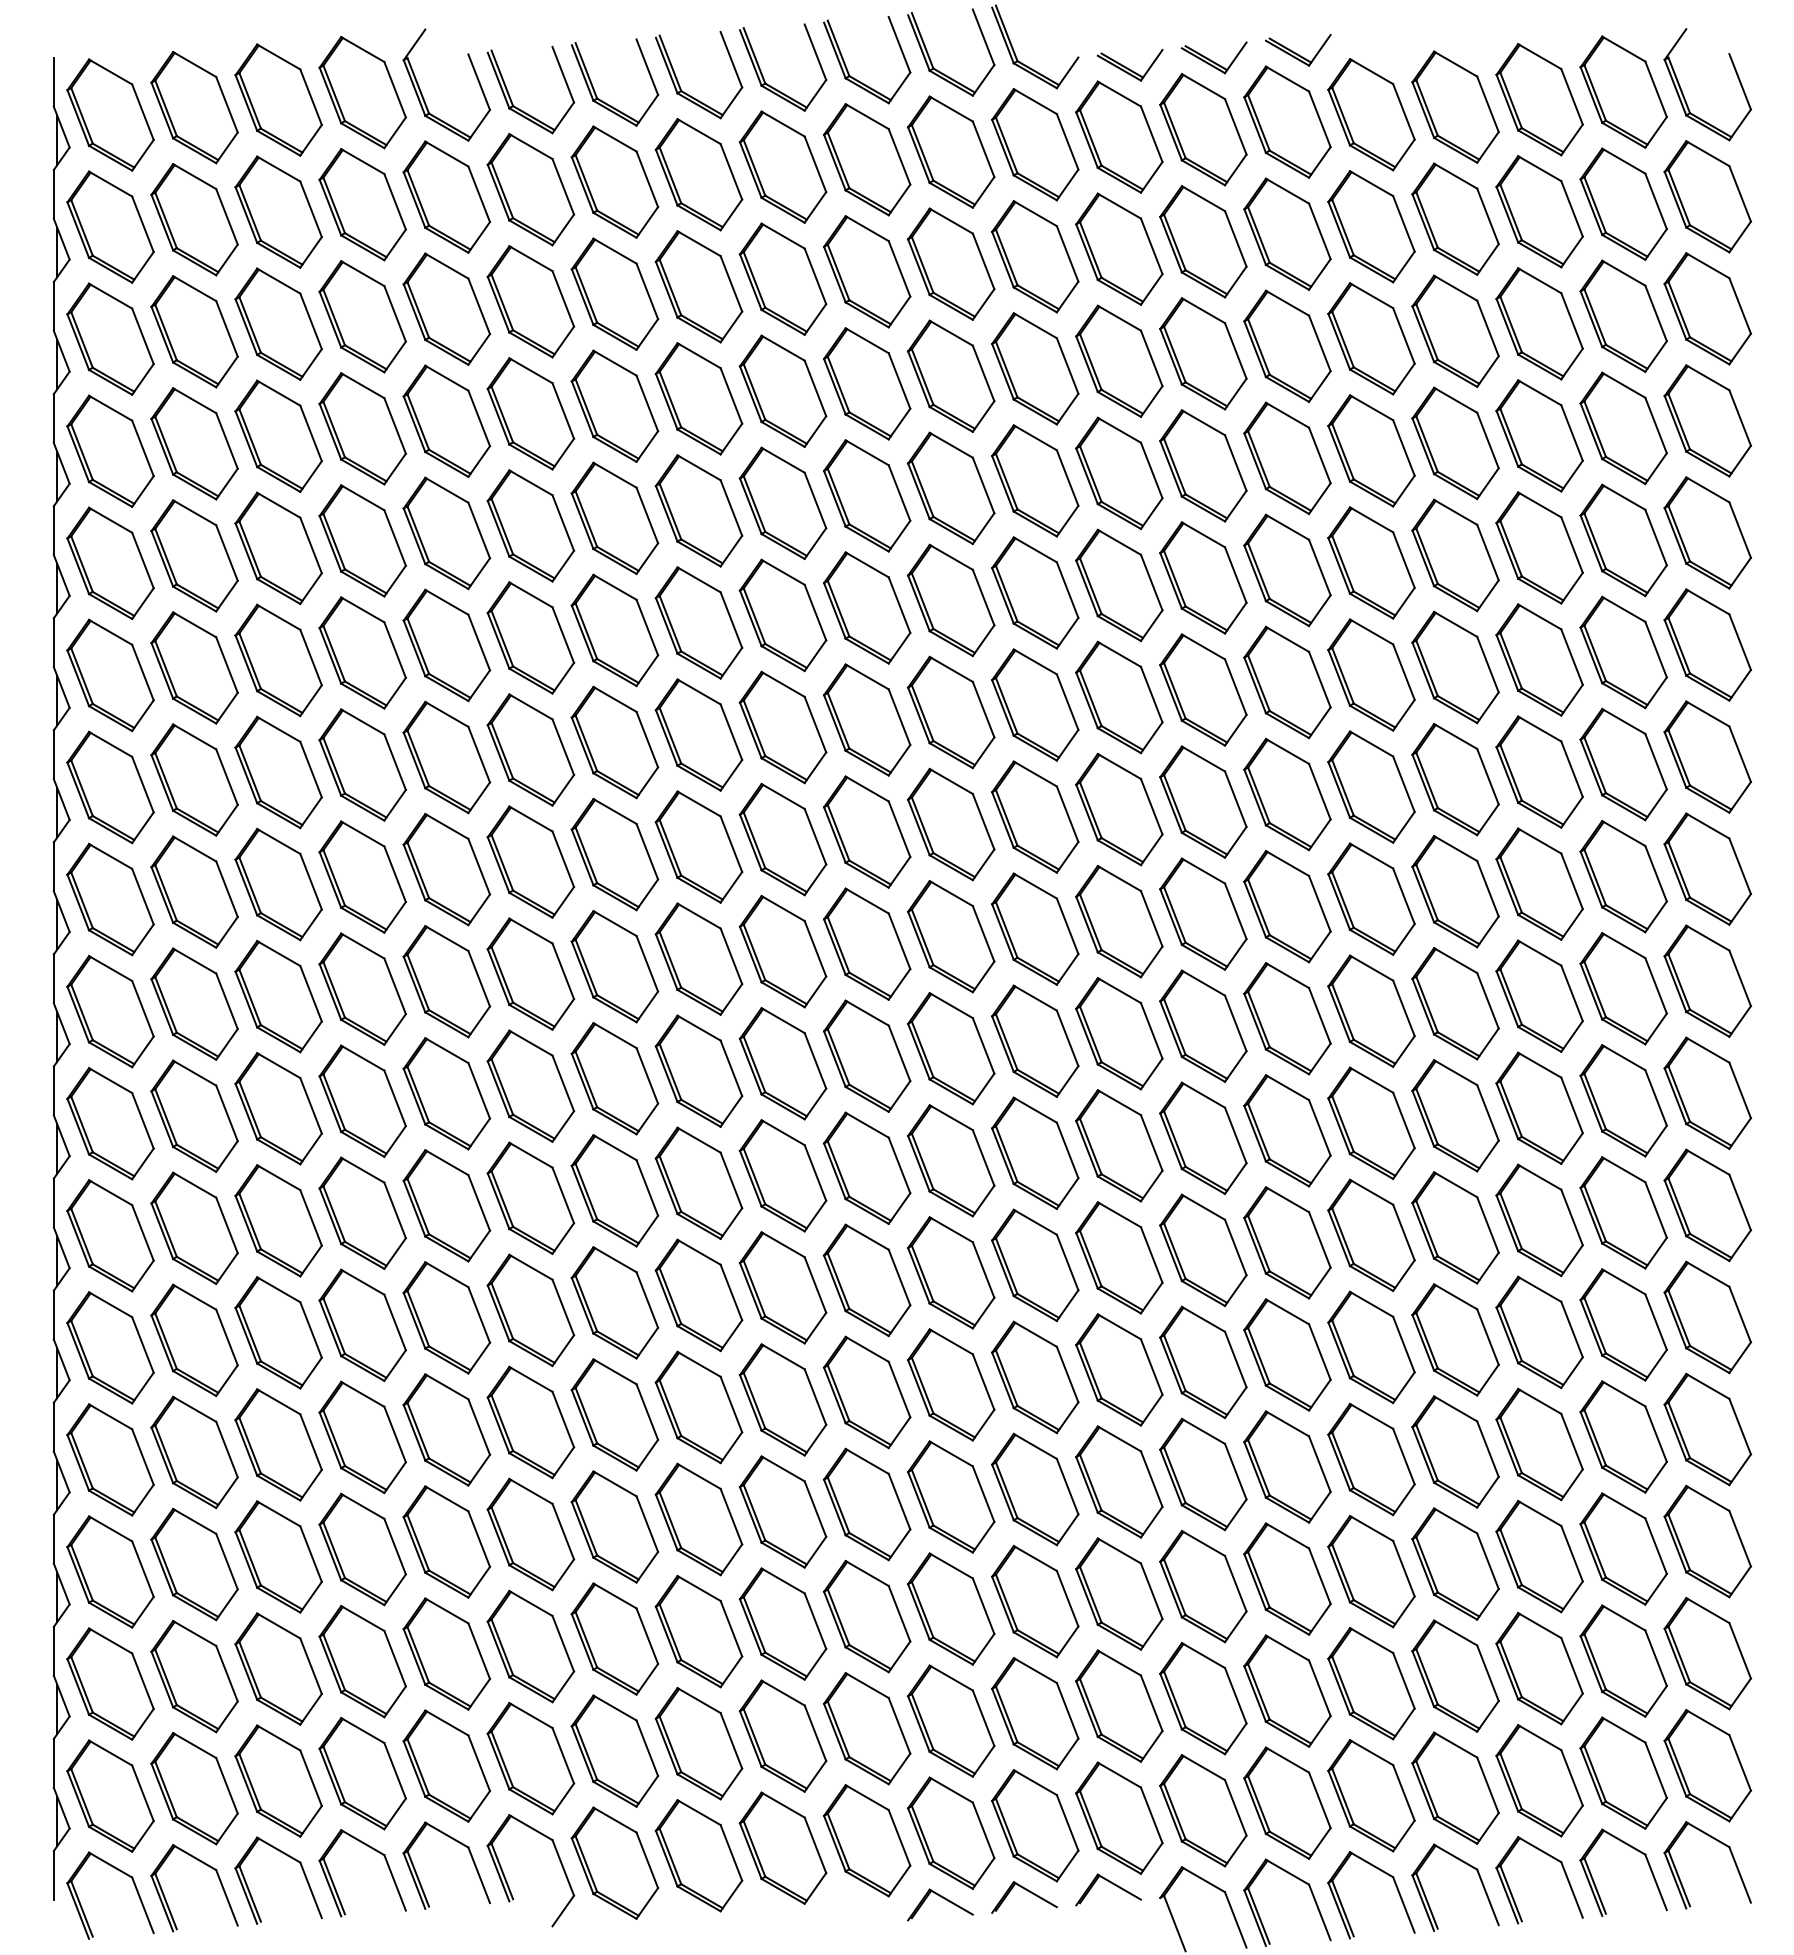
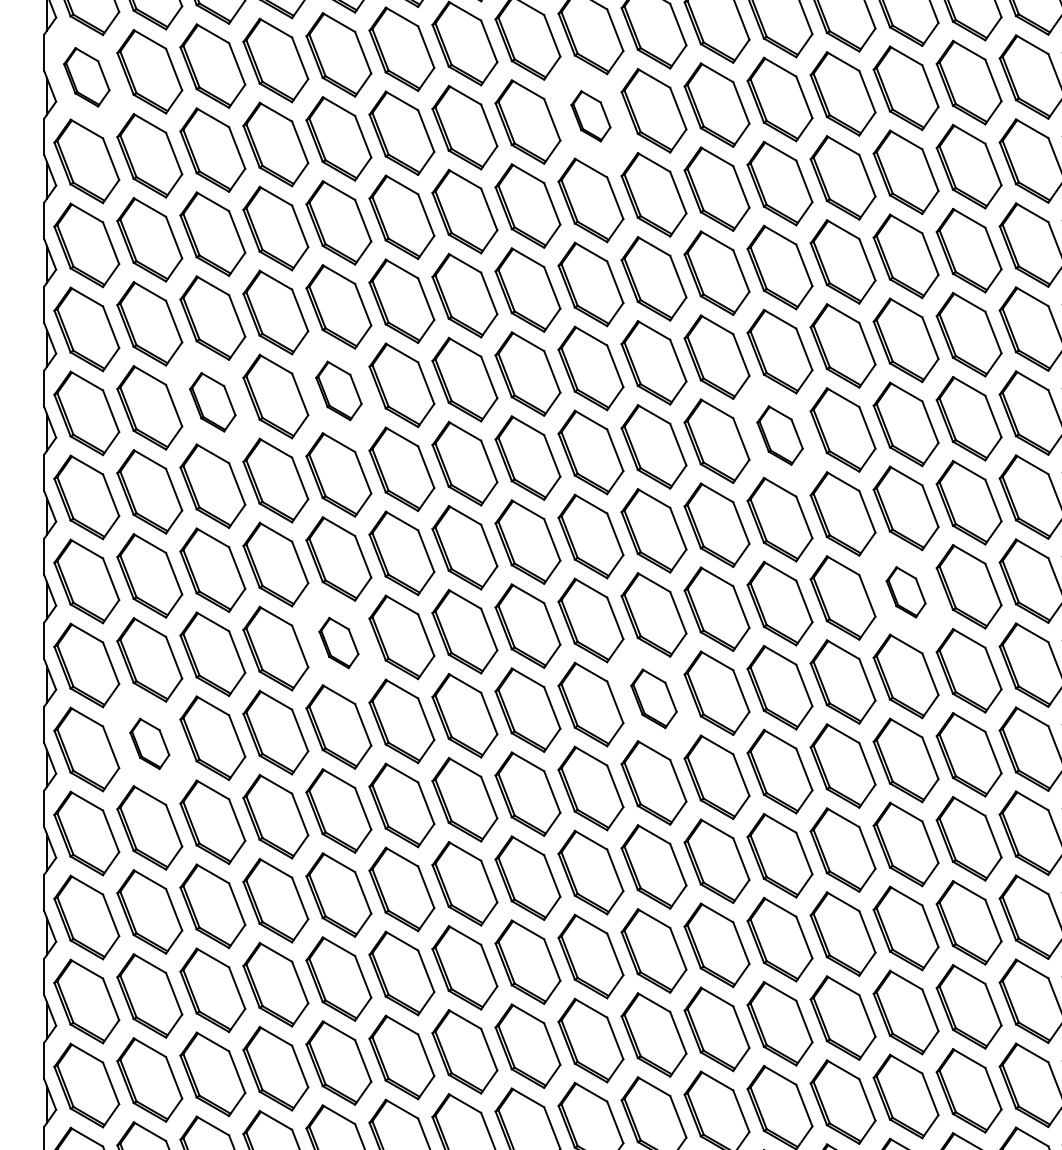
part: (110, 450) -> (86, 76), size x0.7
part: (782, 502) -> (590, 115), size x0.6
part: (446, 869) -> (338, 390), size x0.7
part: (278, 884) -> (212, 402), size x0.7
part: (1035, 928) -> (780, 435), size x0.7
part: (1203, 1137) -> (906, 591), size x0.6
part: (446, 1205) -> (338, 642), size x0.6
part: (866, 1279) -> (653, 698), size x0.7
part: (194, 1340) -> (149, 743), size x0.6

